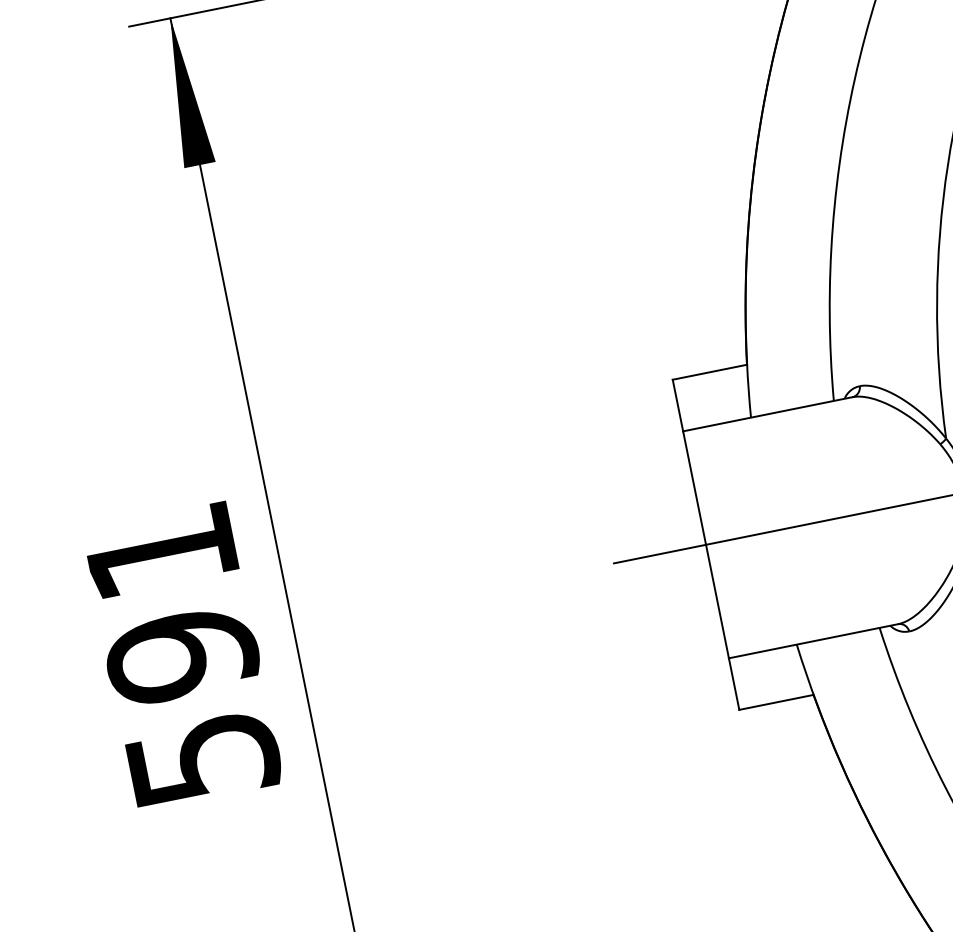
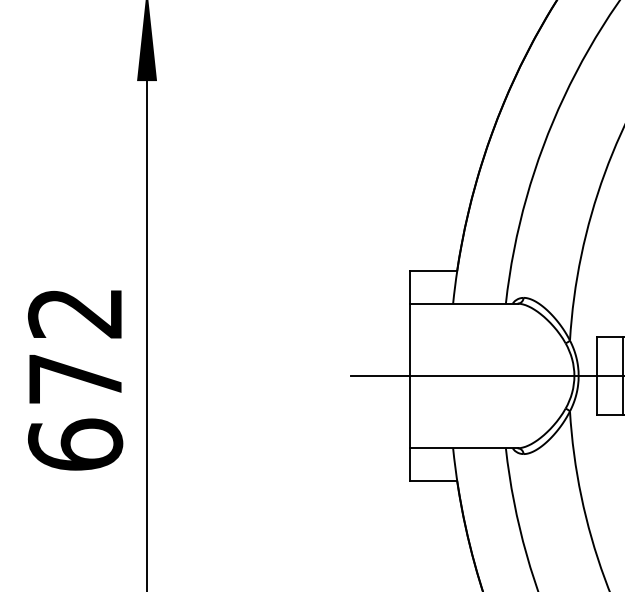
text: (182, 656) -> (75, 379), 591 -> 672

